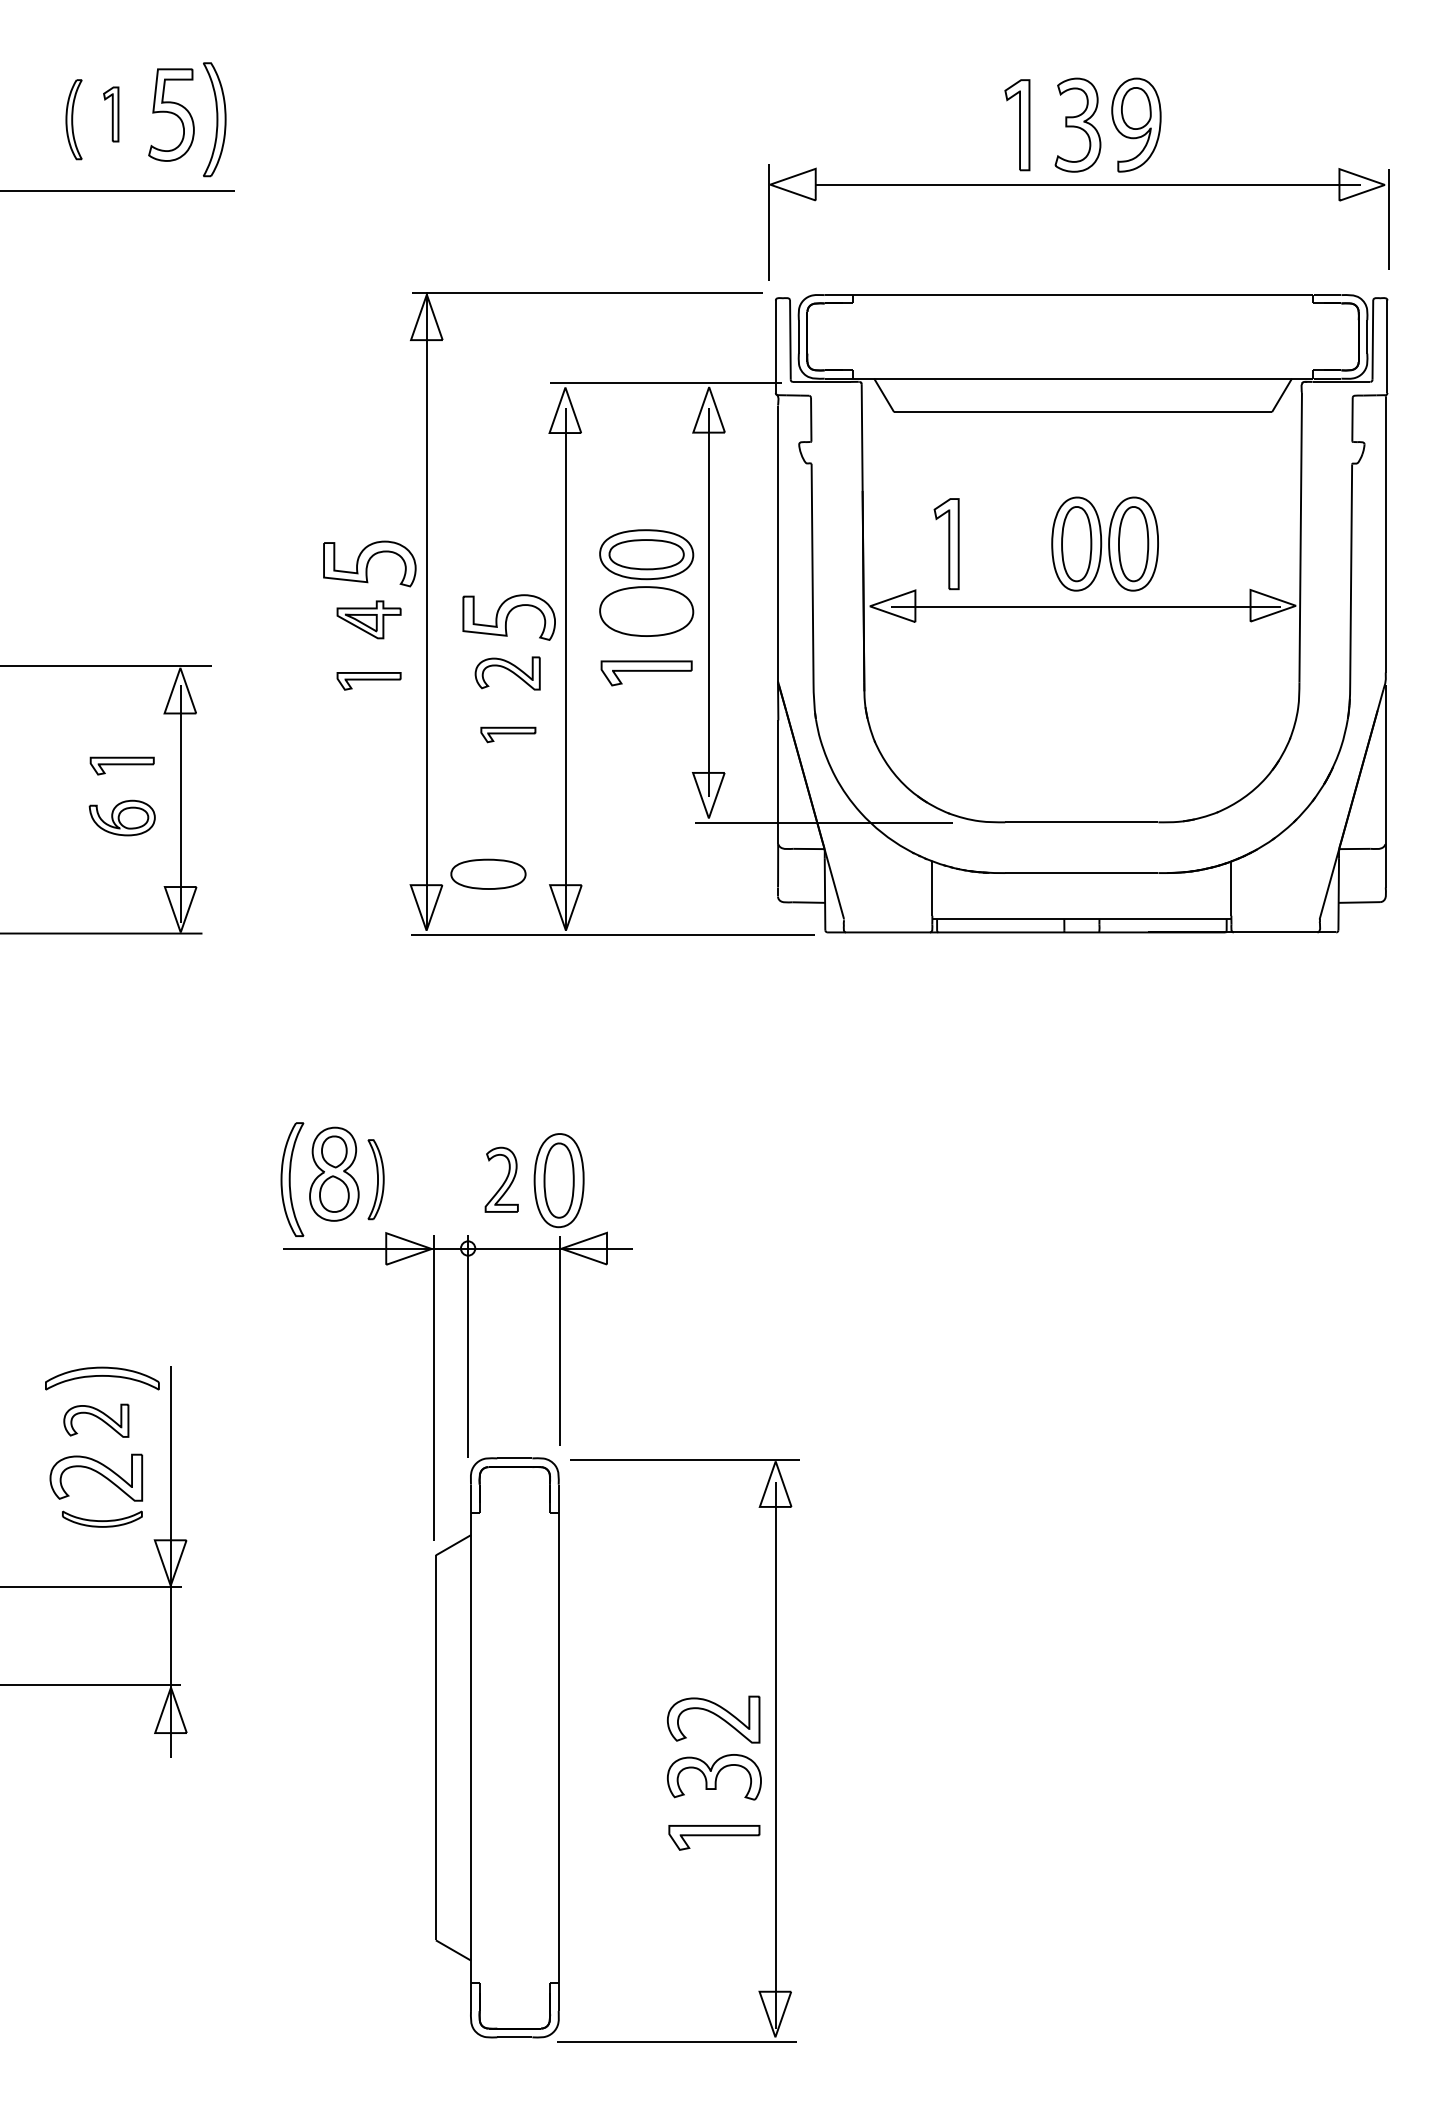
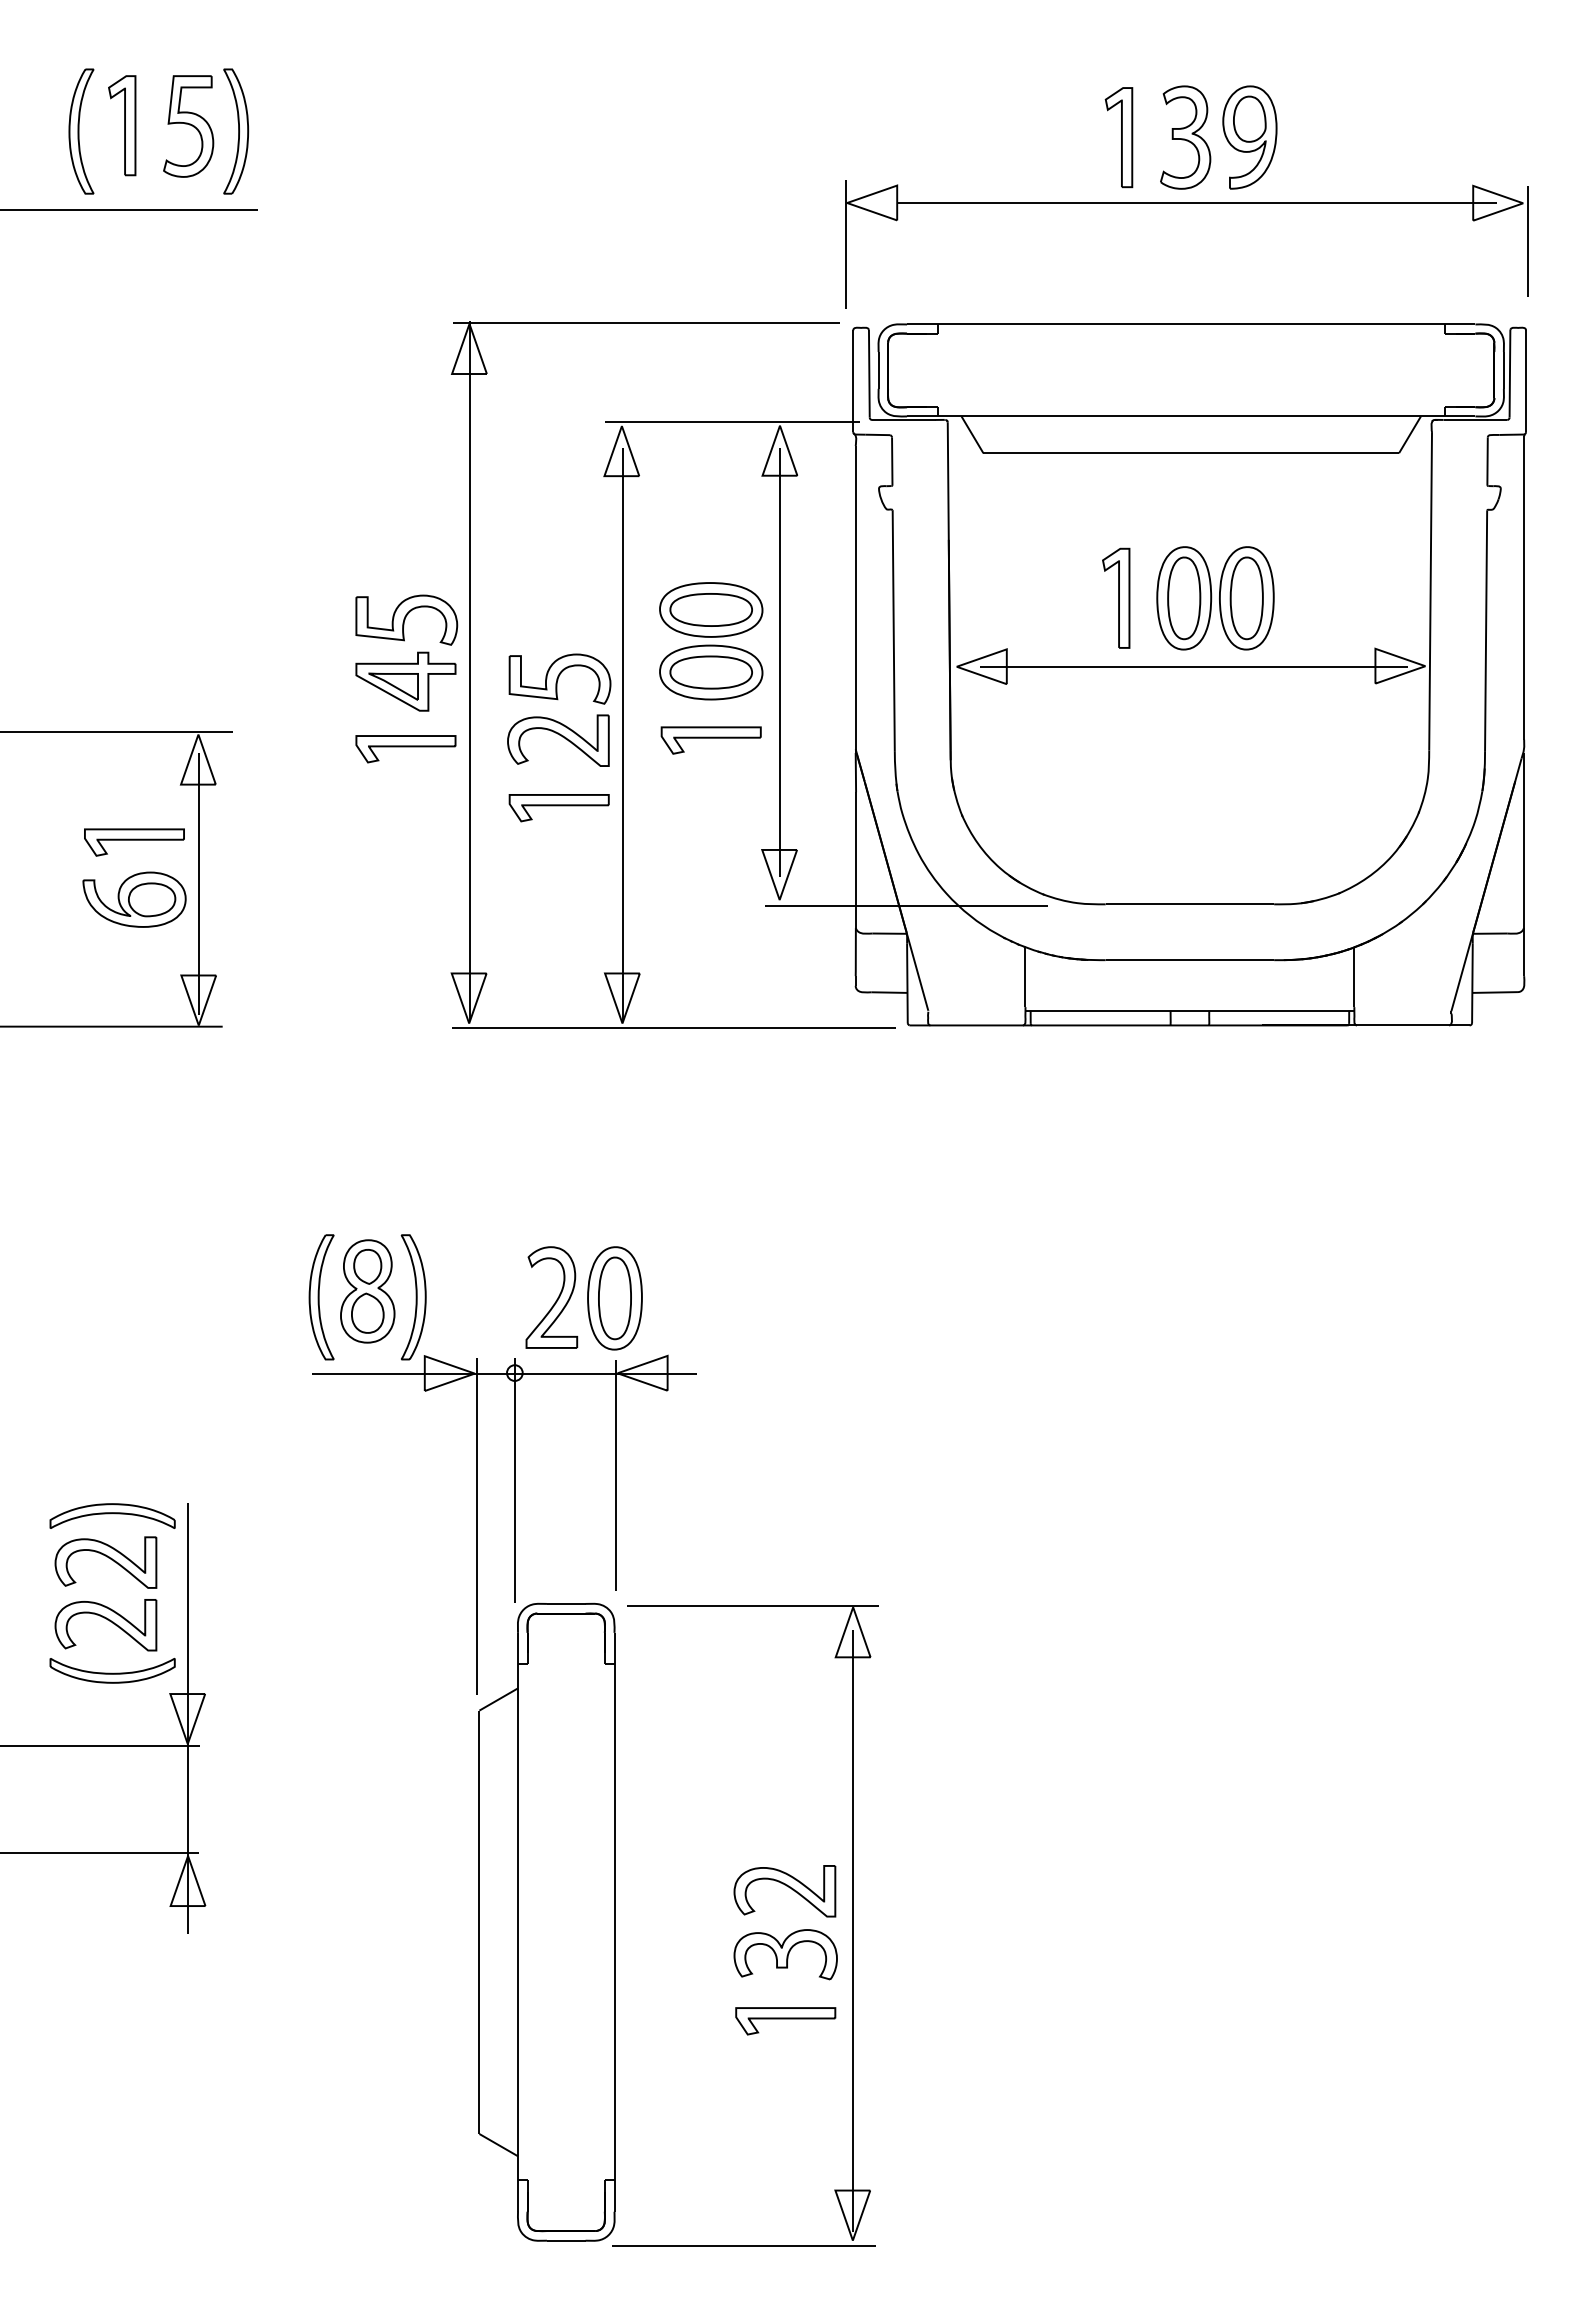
part: (111, 114) -> (122, 125), size x1.67
part: (74, 119) -> (81, 131), size x1.43
part: (946, 543) -> (1116, 597), moved
part: (368, 619) -> (405, 681), size x1.43
part: (507, 673) -> (558, 740), size x1.43
part: (368, 681) -> (405, 749), size x1.43
part: (507, 735) -> (558, 808), size x1.67
part: (122, 766) -> (134, 842), size x1.43
part: (122, 817) -> (134, 899), size x1.43
part: (487, 874) -> (710, 672), moved
part: (375, 1179) -> (413, 1297), size x1.43
part: (501, 1179) -> (551, 1297), size x1.43
part: (95, 1420) -> (105, 1562), size x1.43
part: (102, 1518) -> (112, 1670), size x1.43

